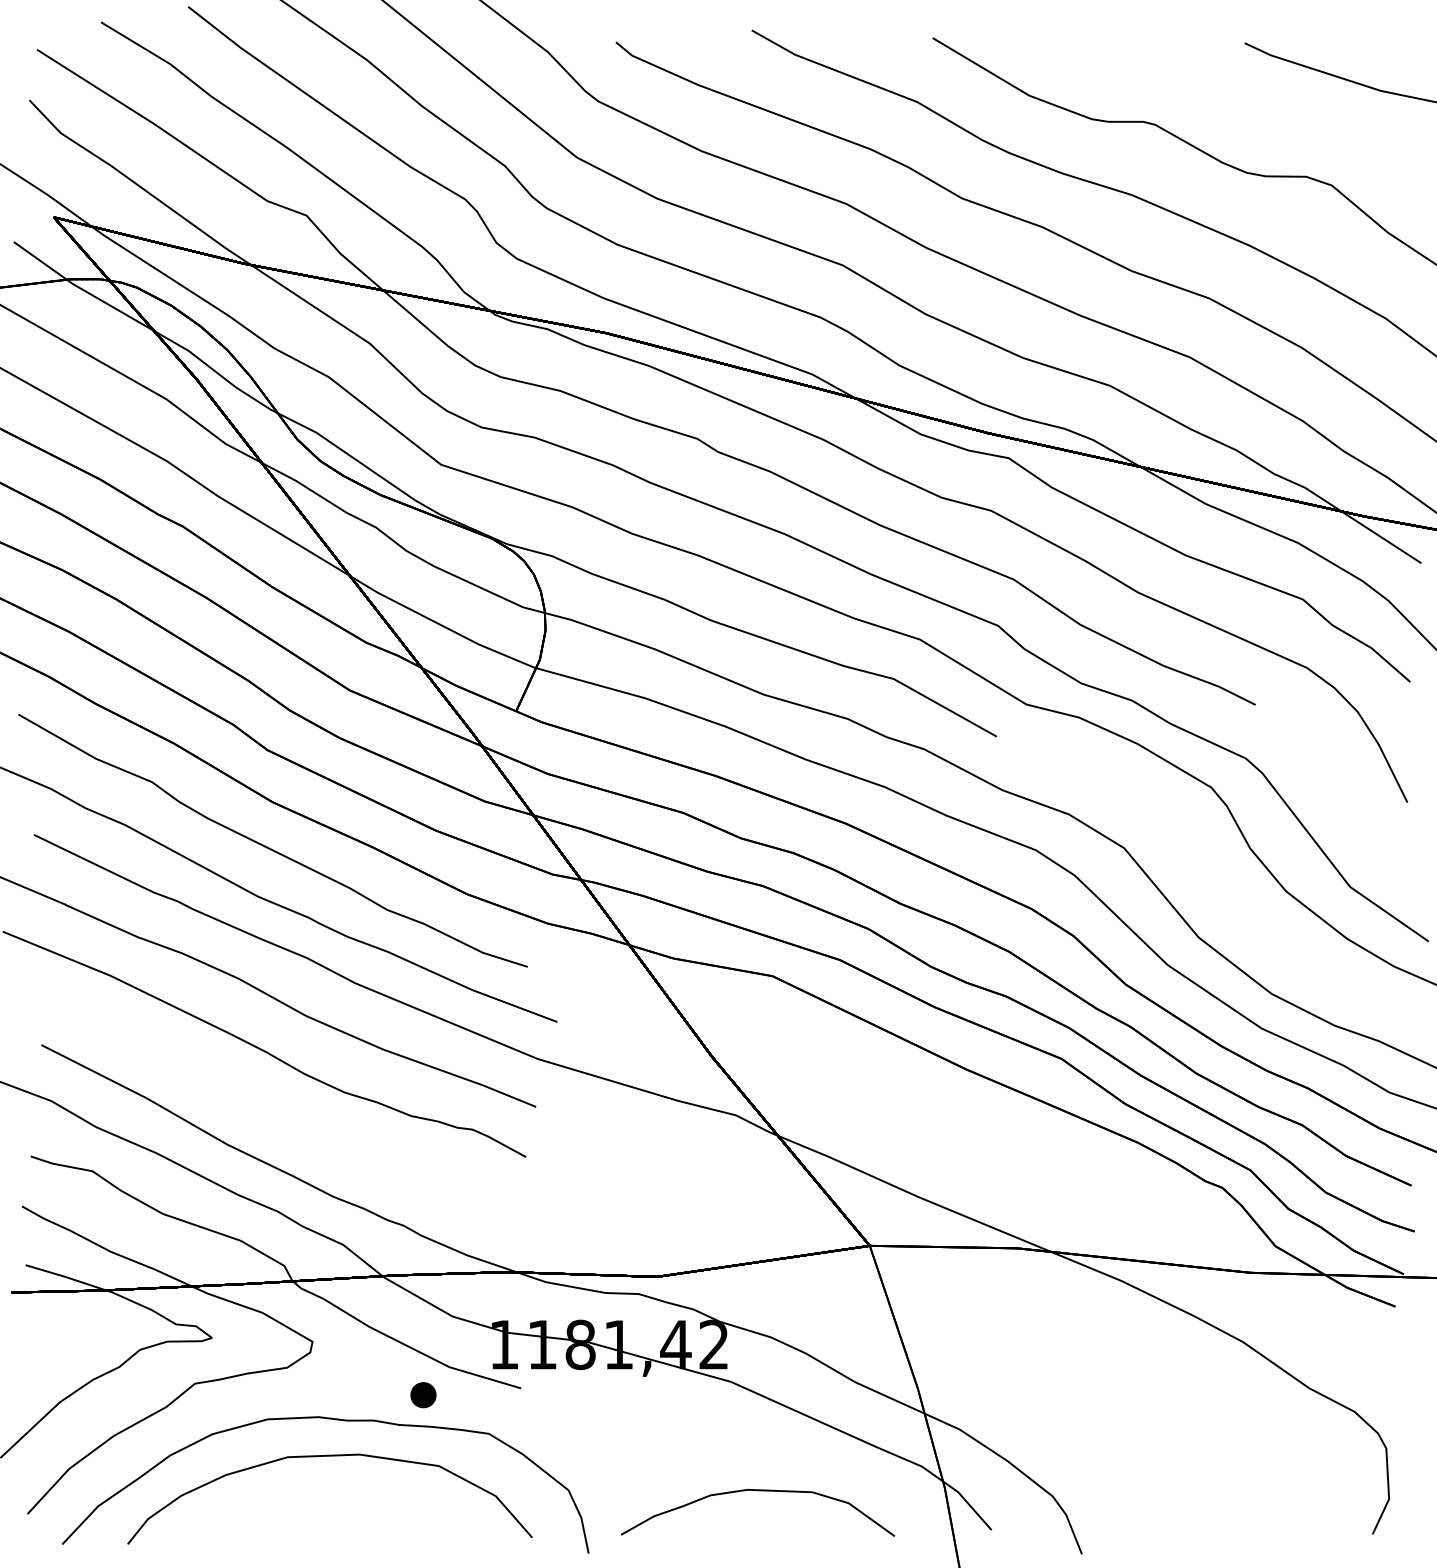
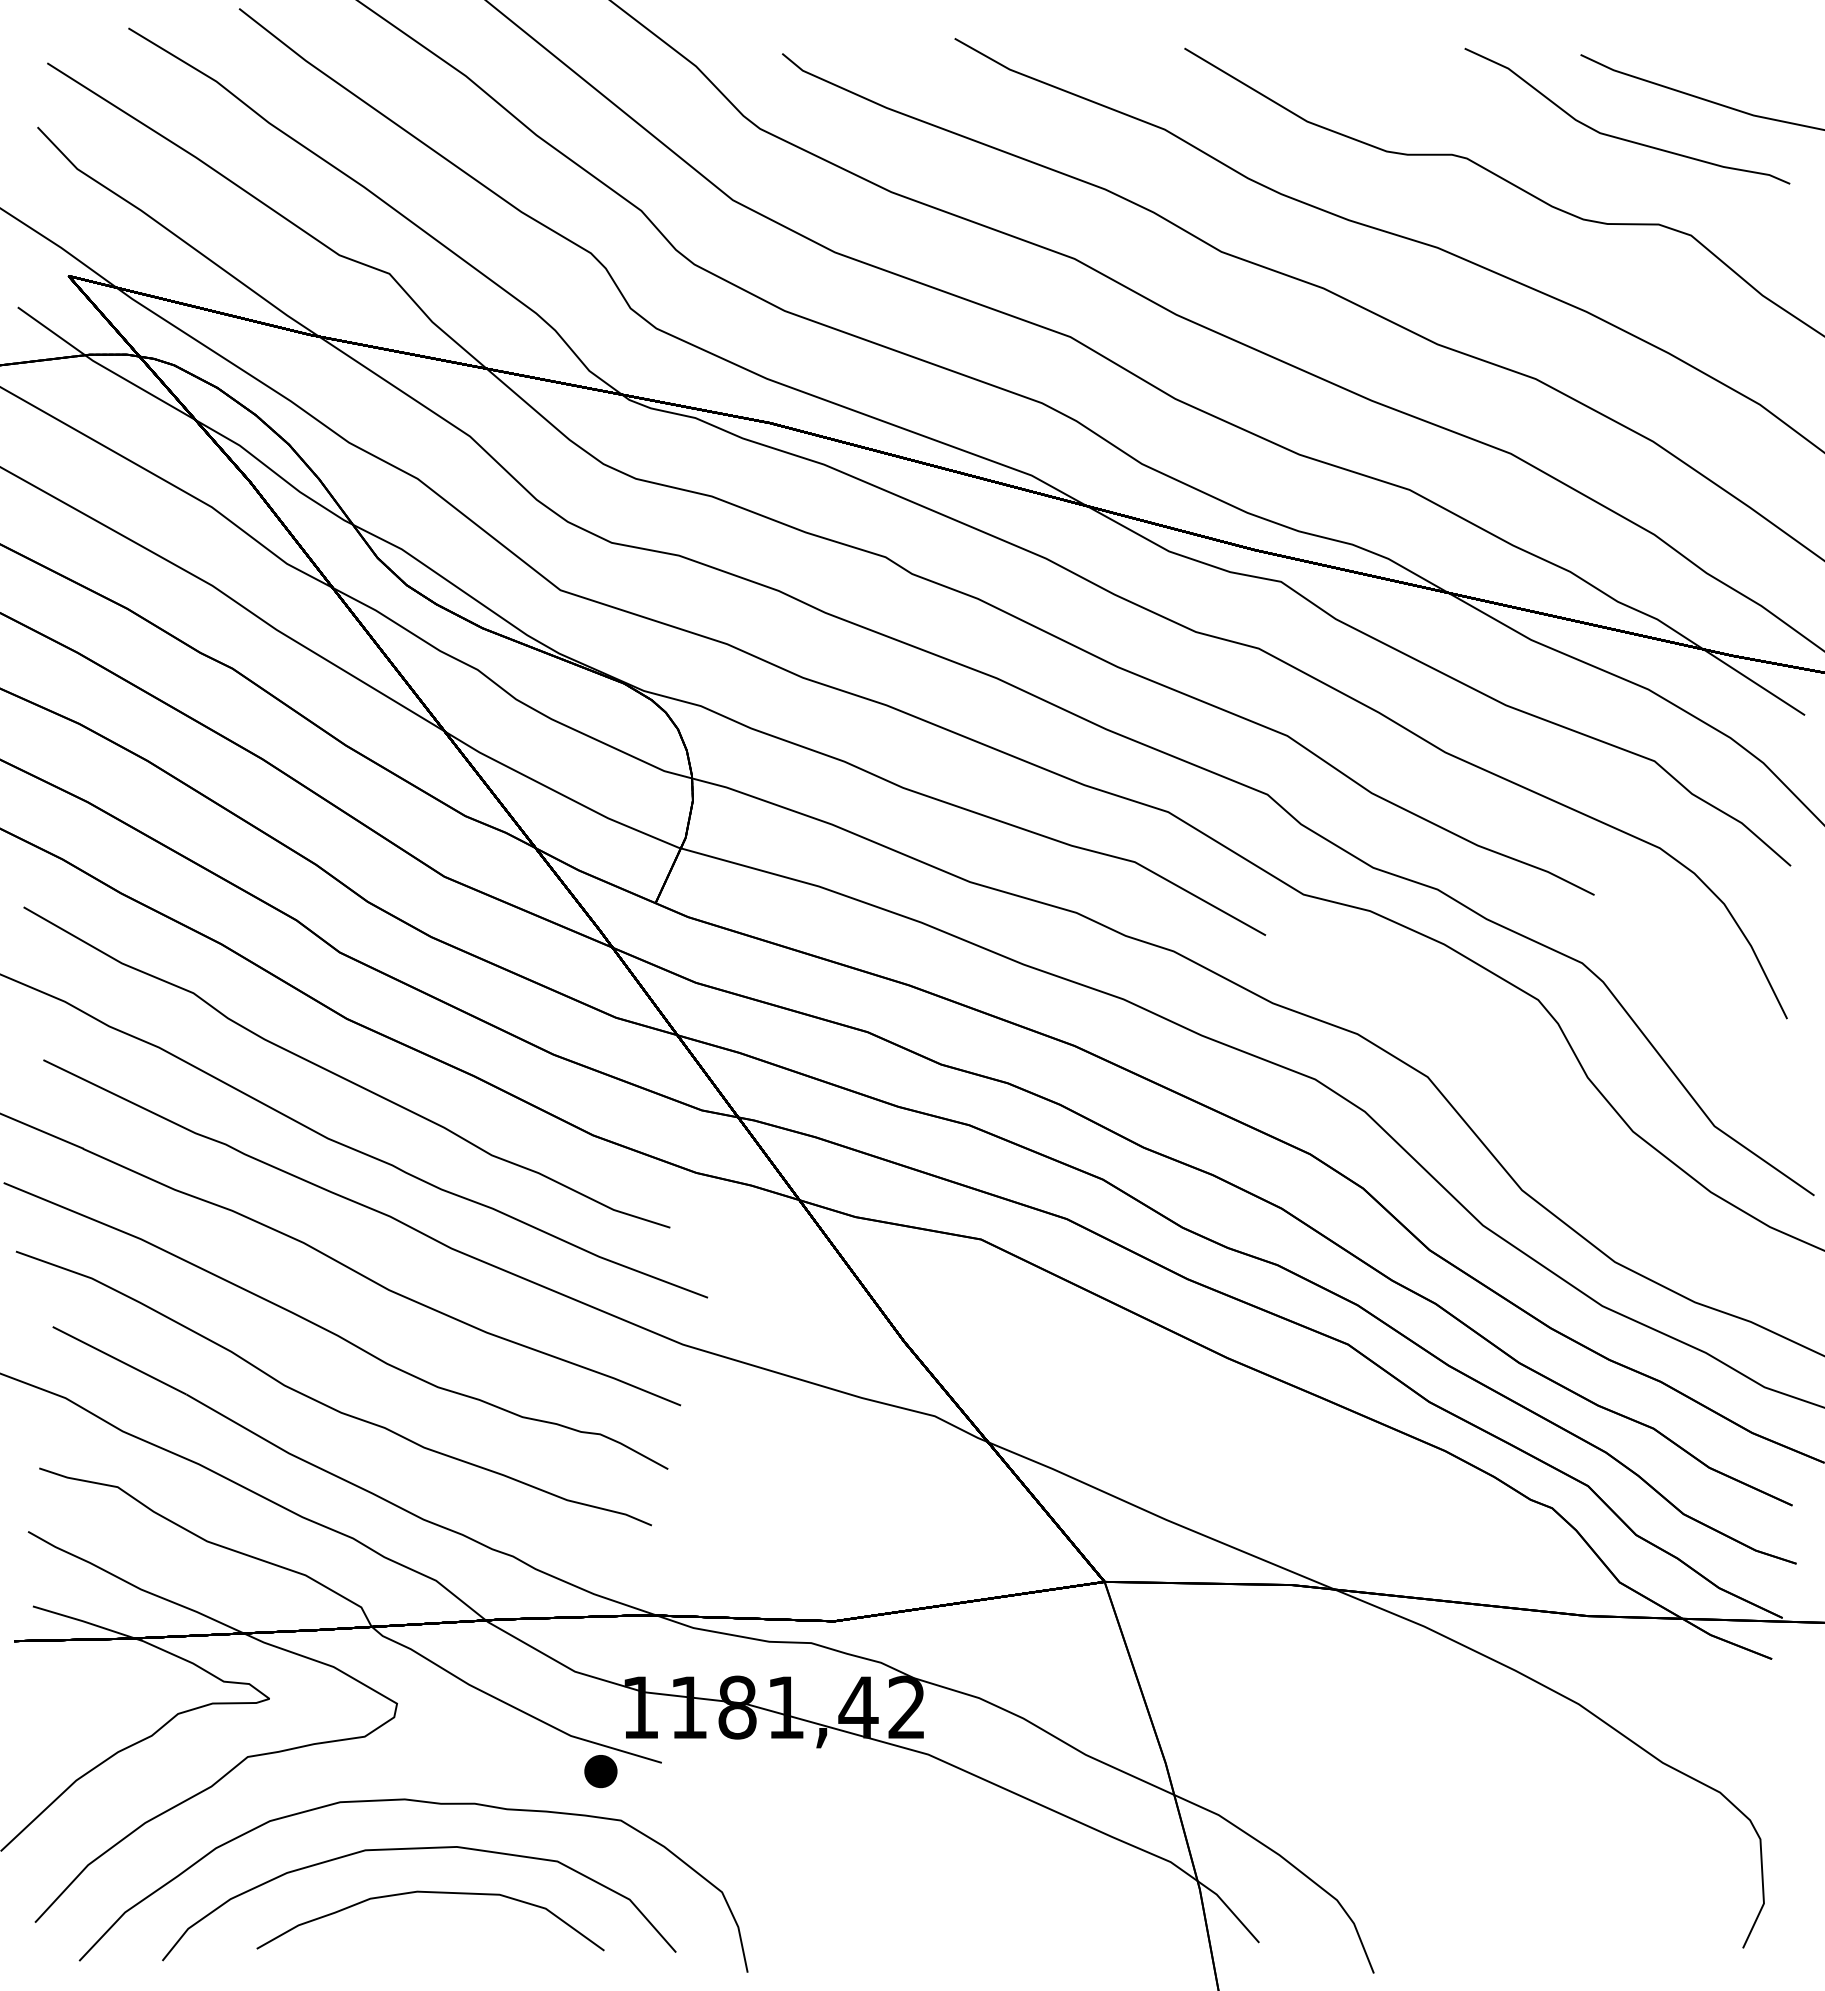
part: (1276, 108) -> (1620, 137), added
curve: (256, 1106) -> (326, 1404), added
part: (423, 1395) -> (600, 1771), moved
curve: (757, 1491) -> (430, 1893), moved

